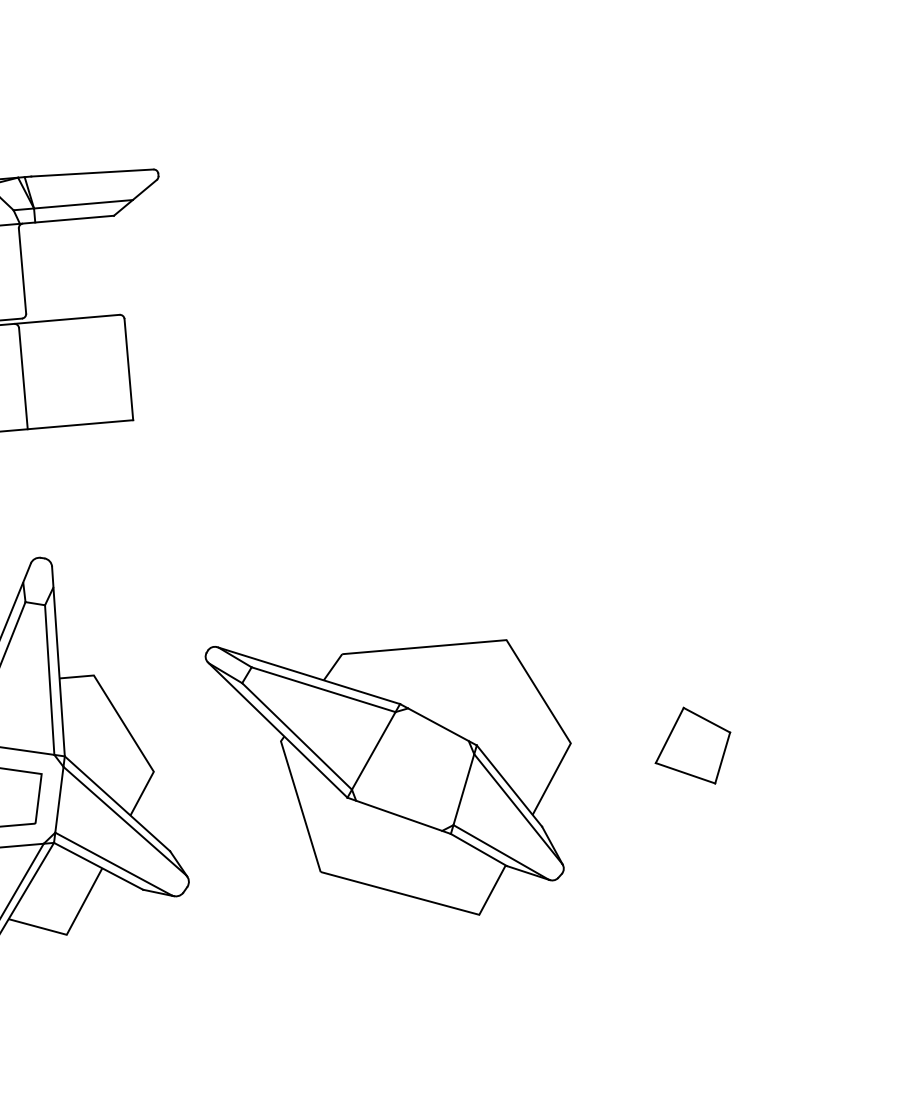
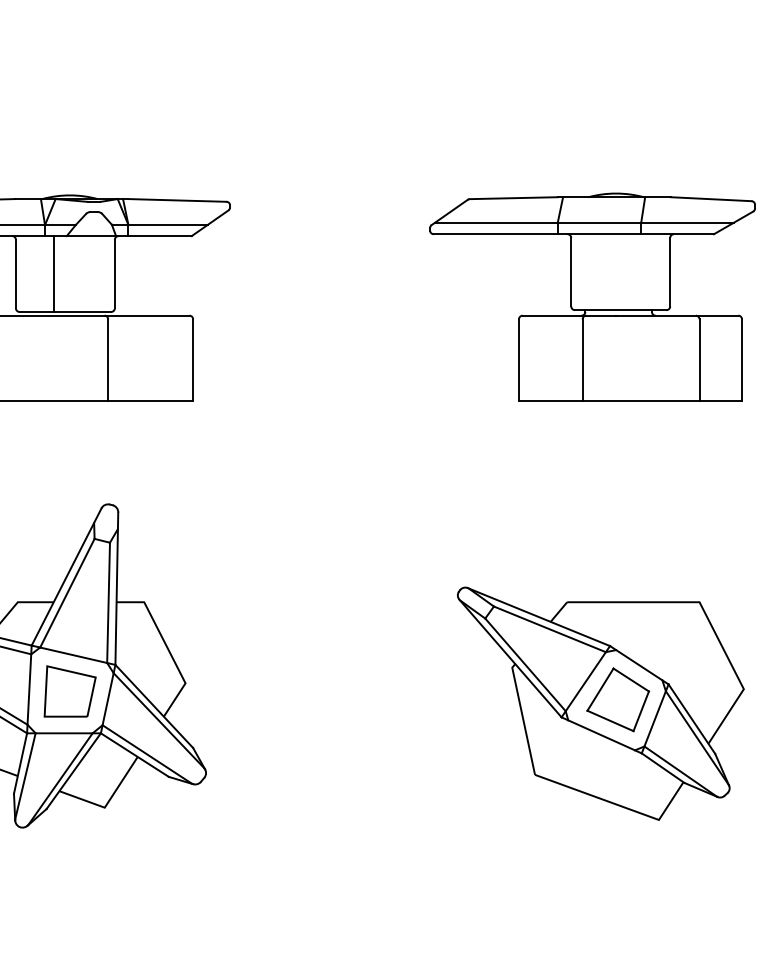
part: (617, 248) -> (592, 296), added
part: (394, 776) -> (600, 703), moved

